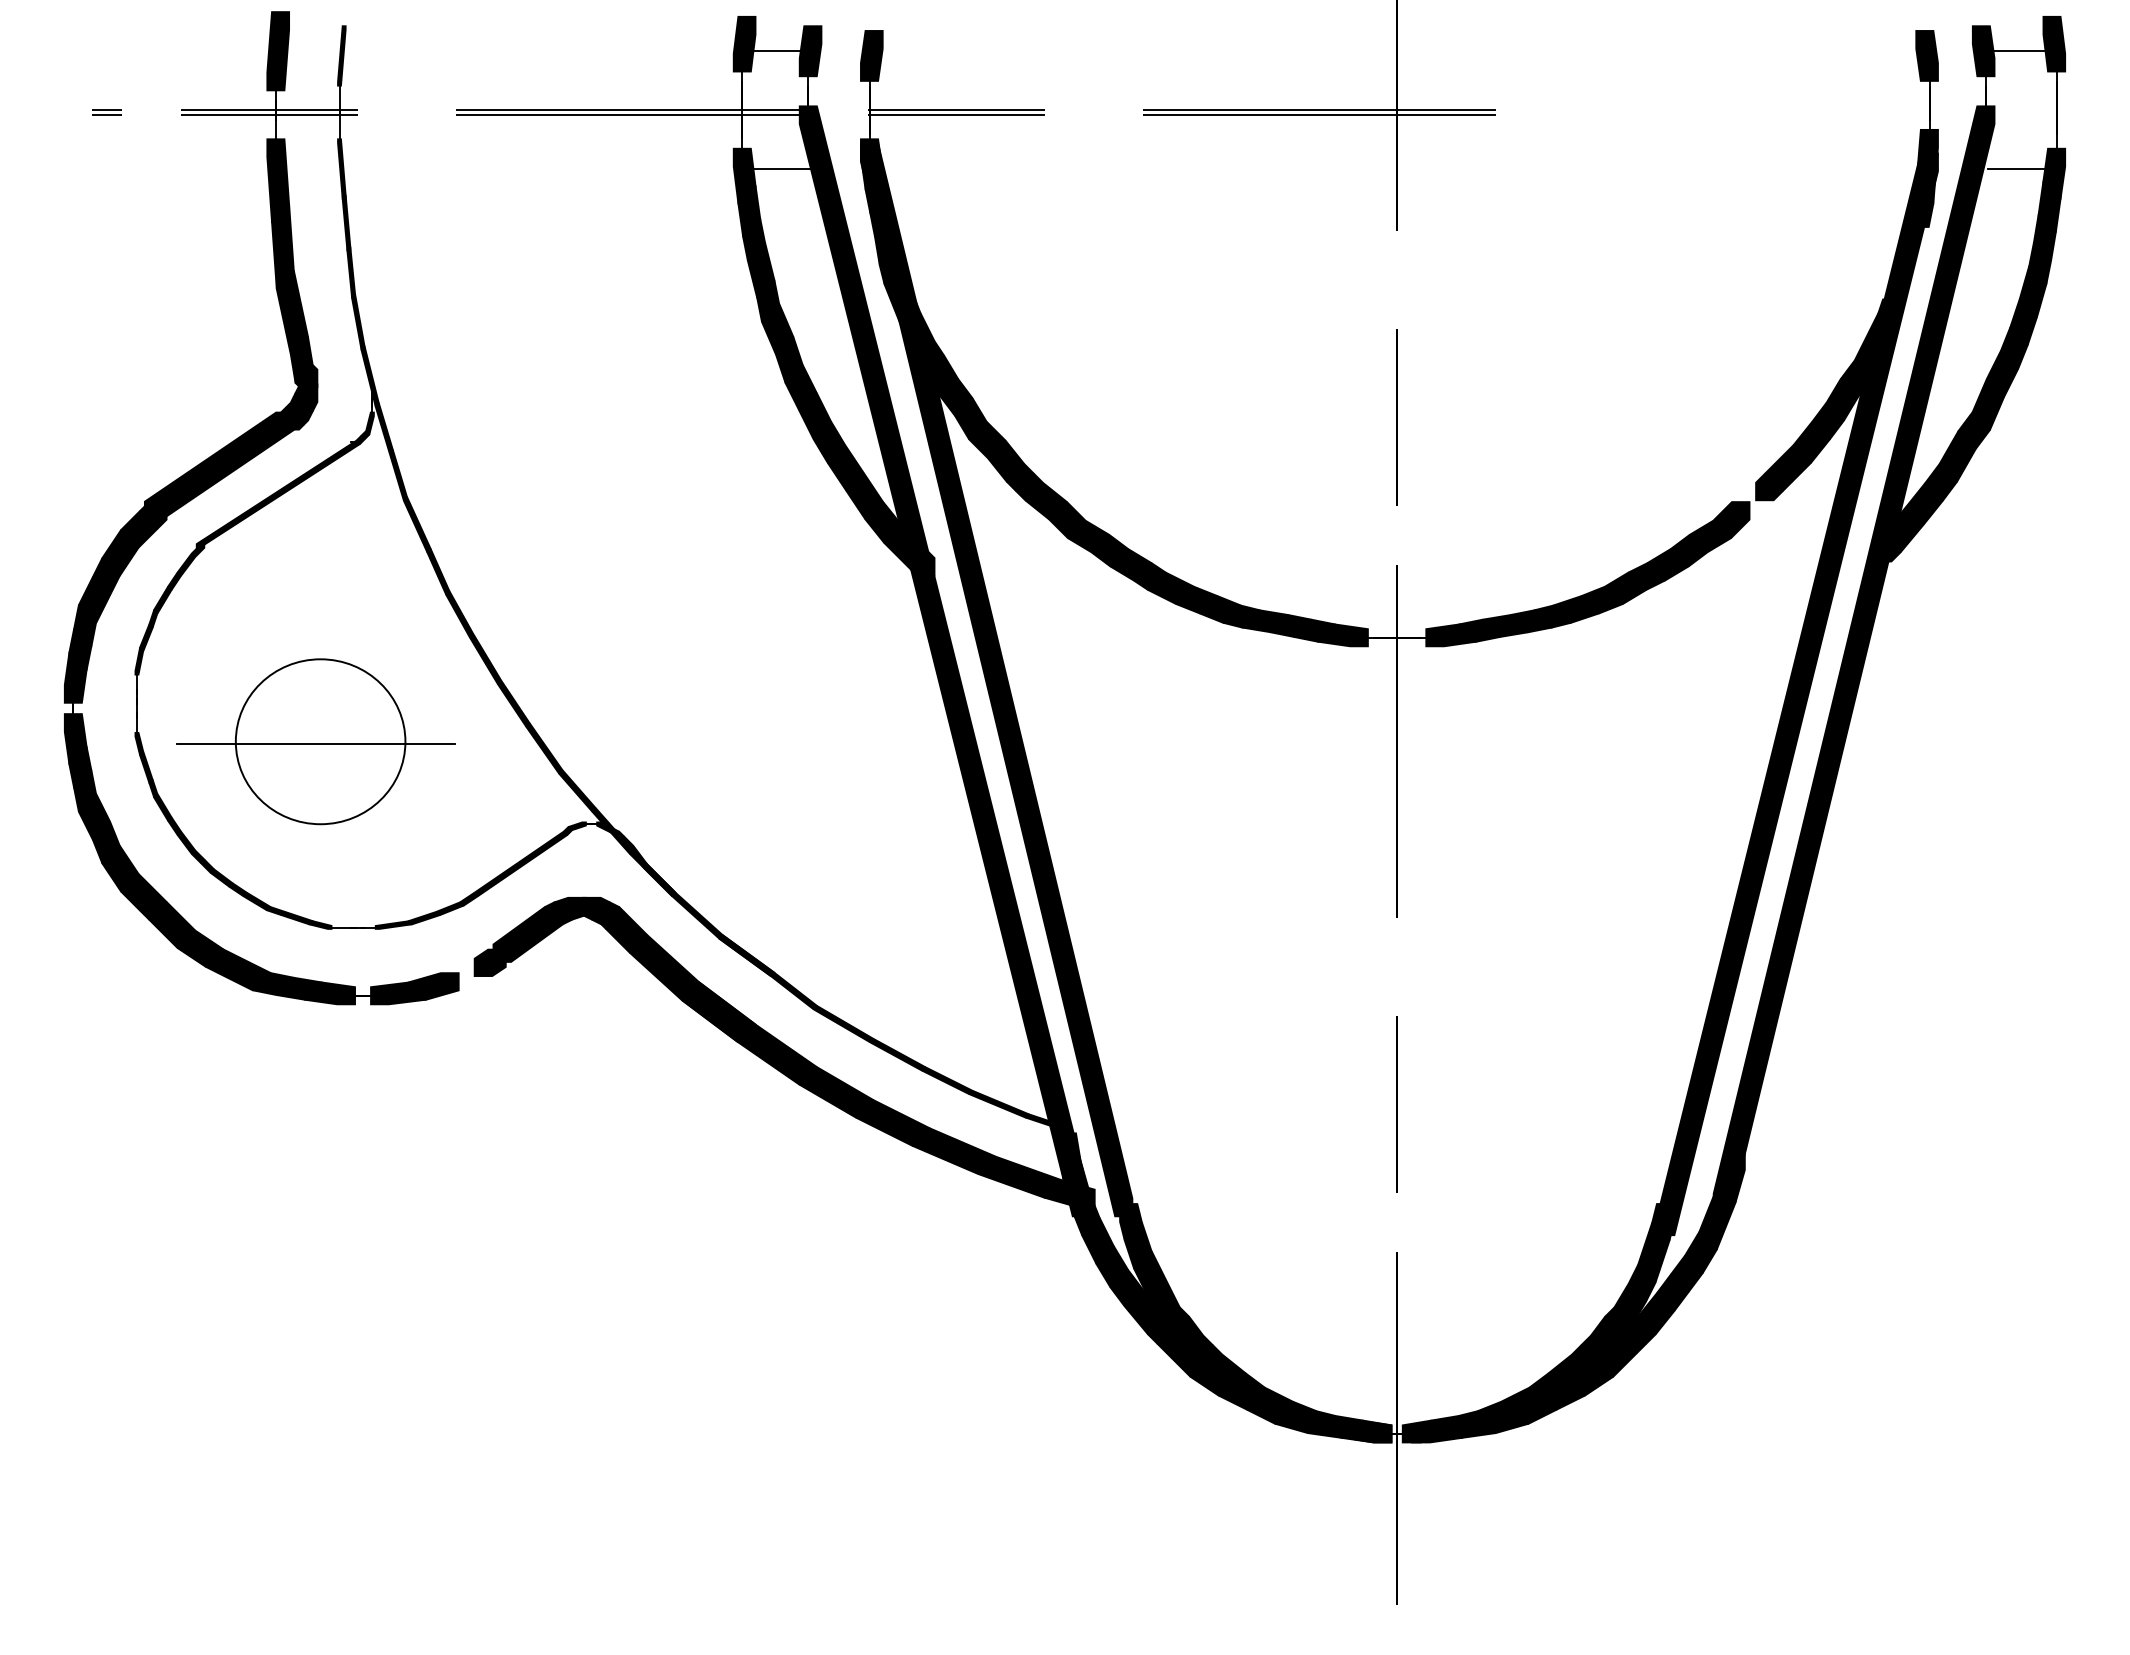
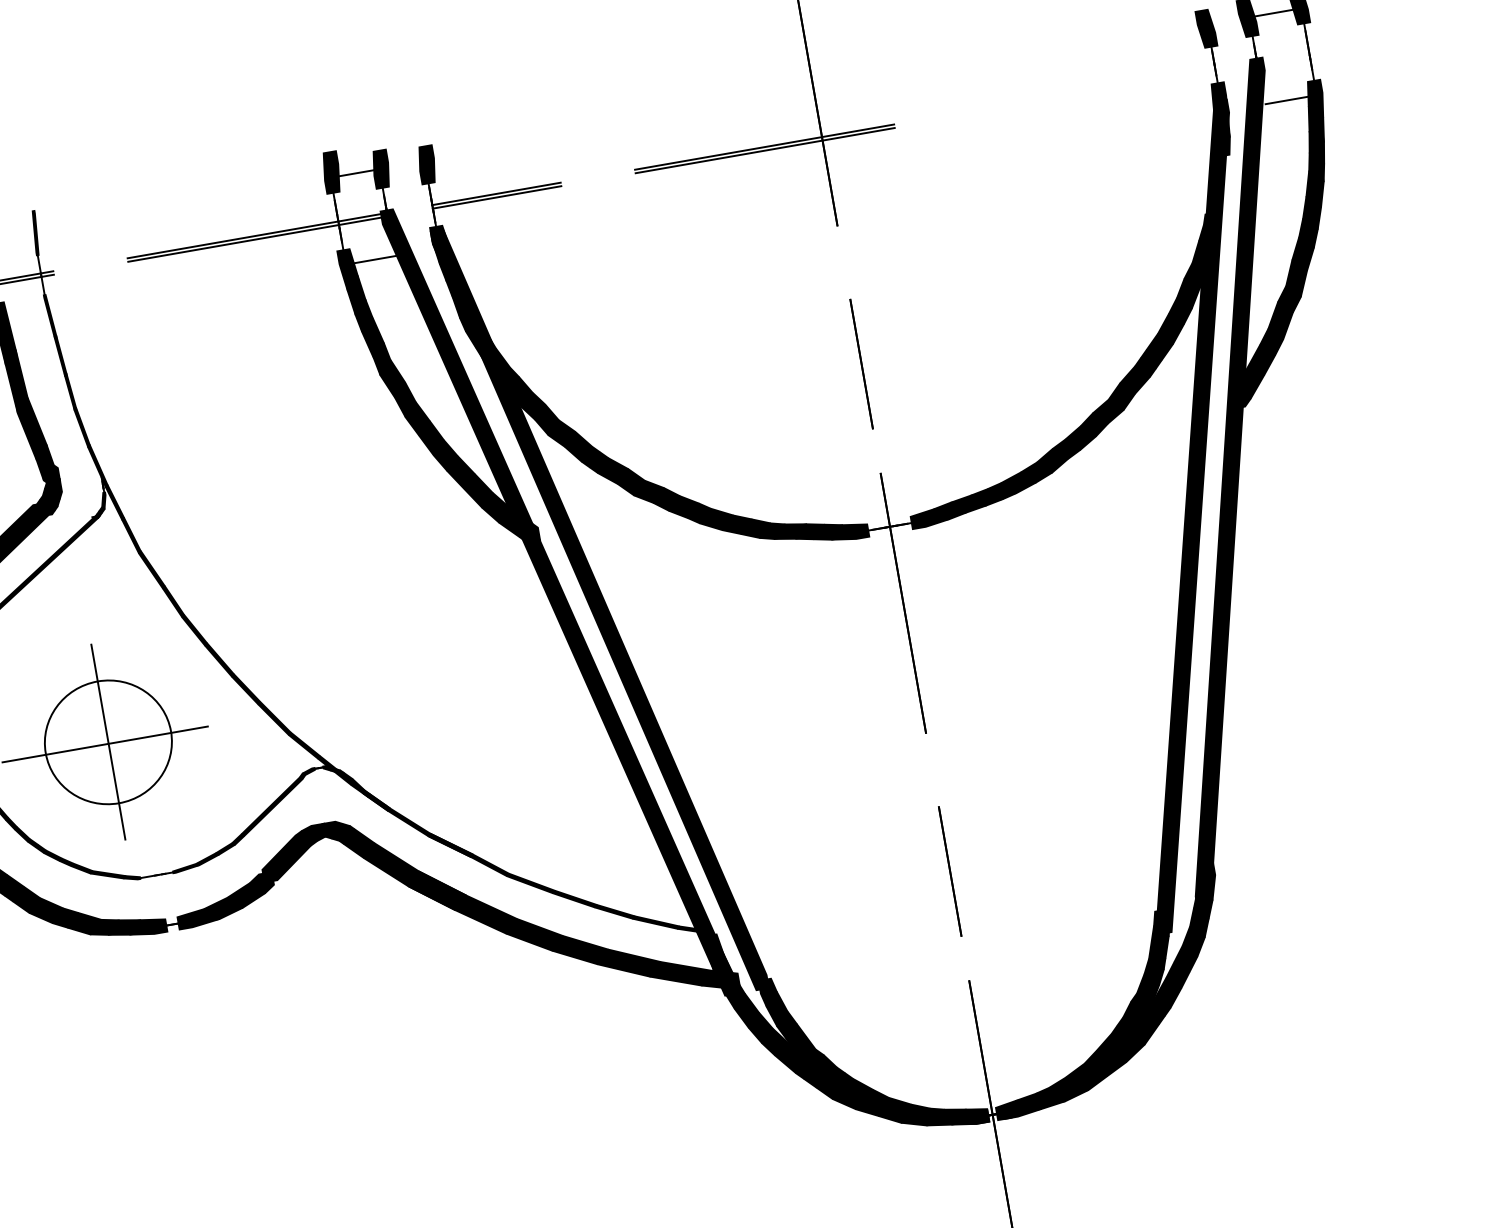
fill: (1752, 501) -> (1134, 380), added
line: (320, 741) -> (108, 742), added
fill: (466, 974) -> (246, 895), added

